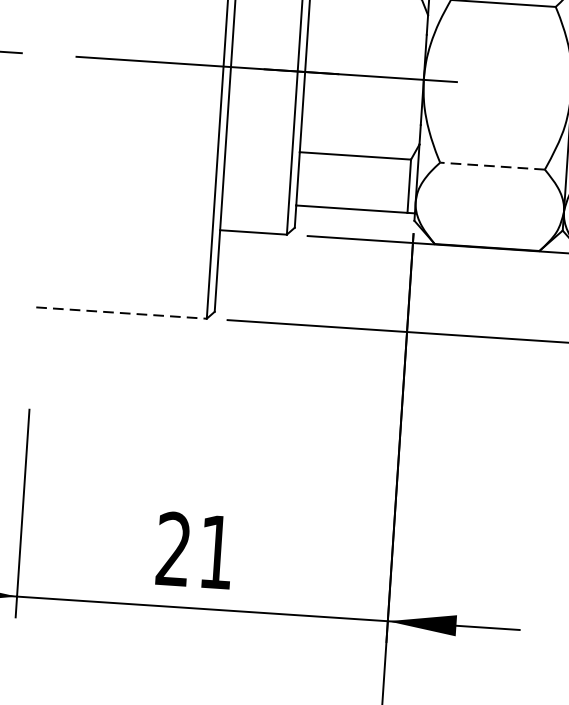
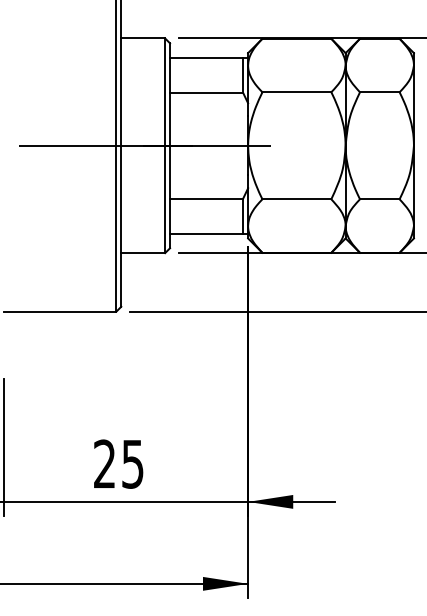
line: (491, 166) -> (296, 199), dashed -> solid
line: (121, 312) -> (60, 311), dashed -> solid
text: (215, 552) -> (132, 464), 21 -> 25

